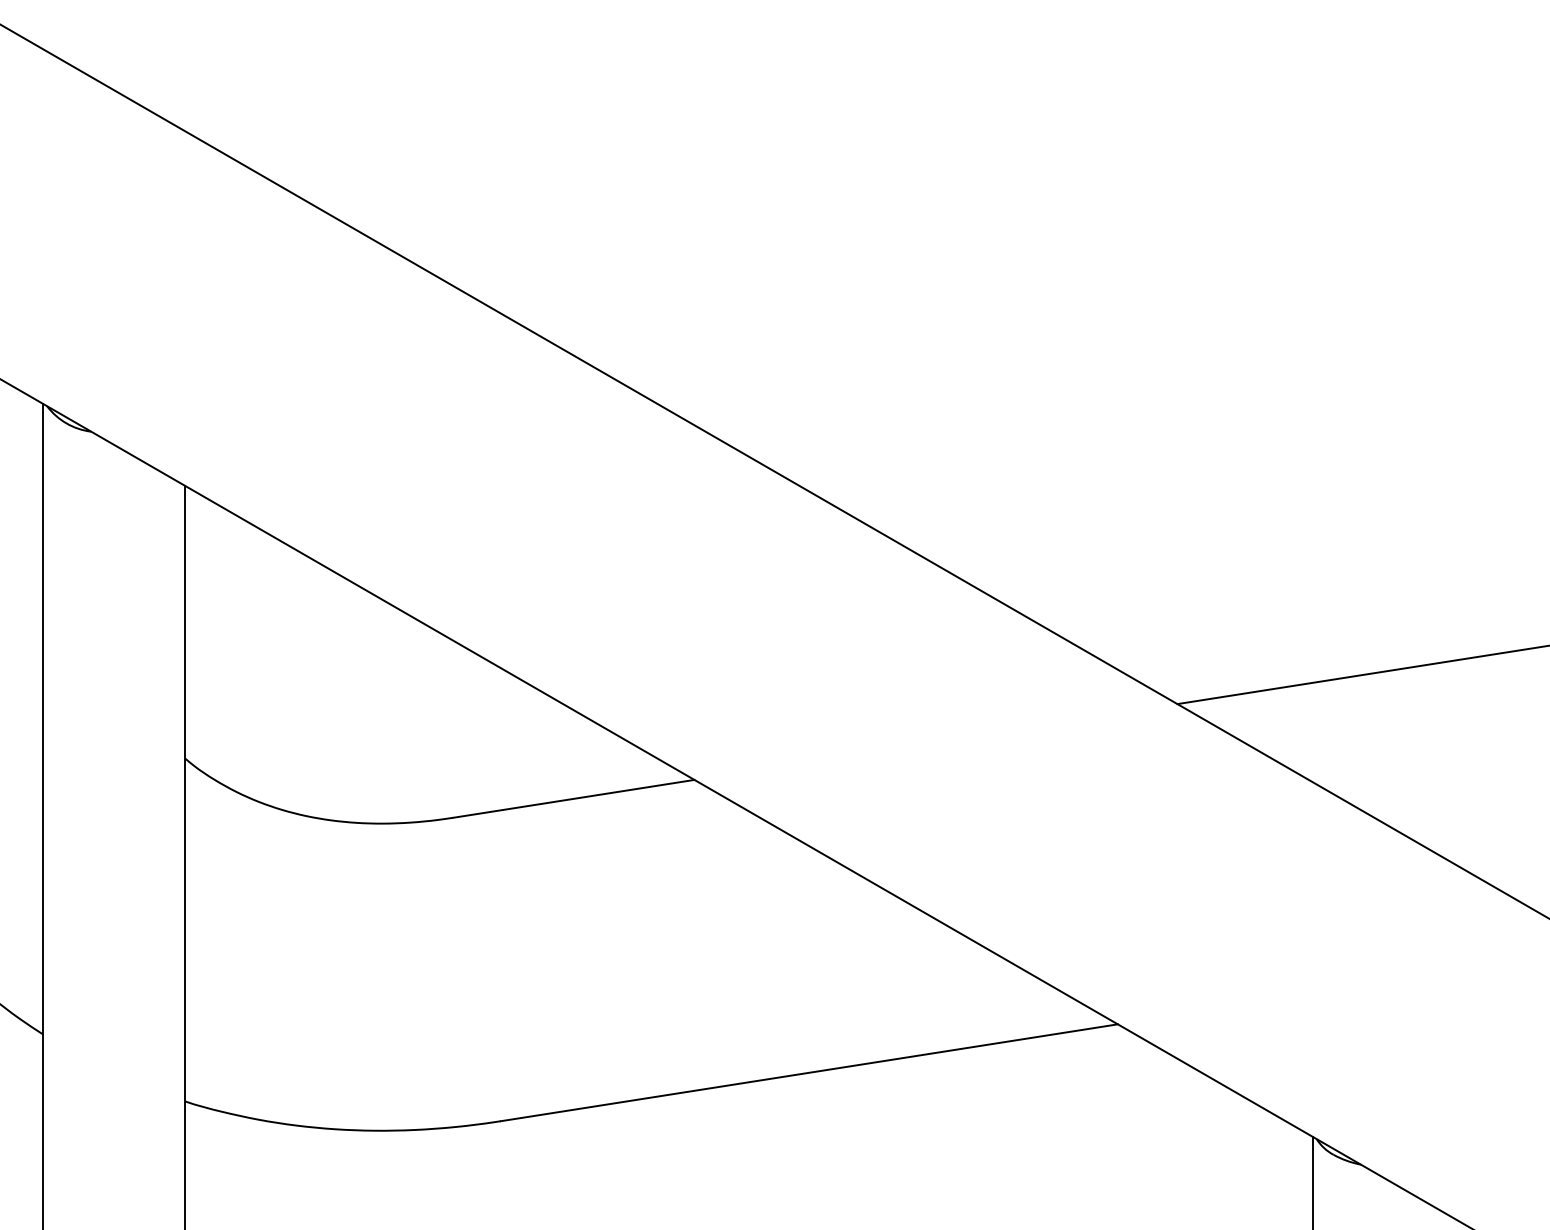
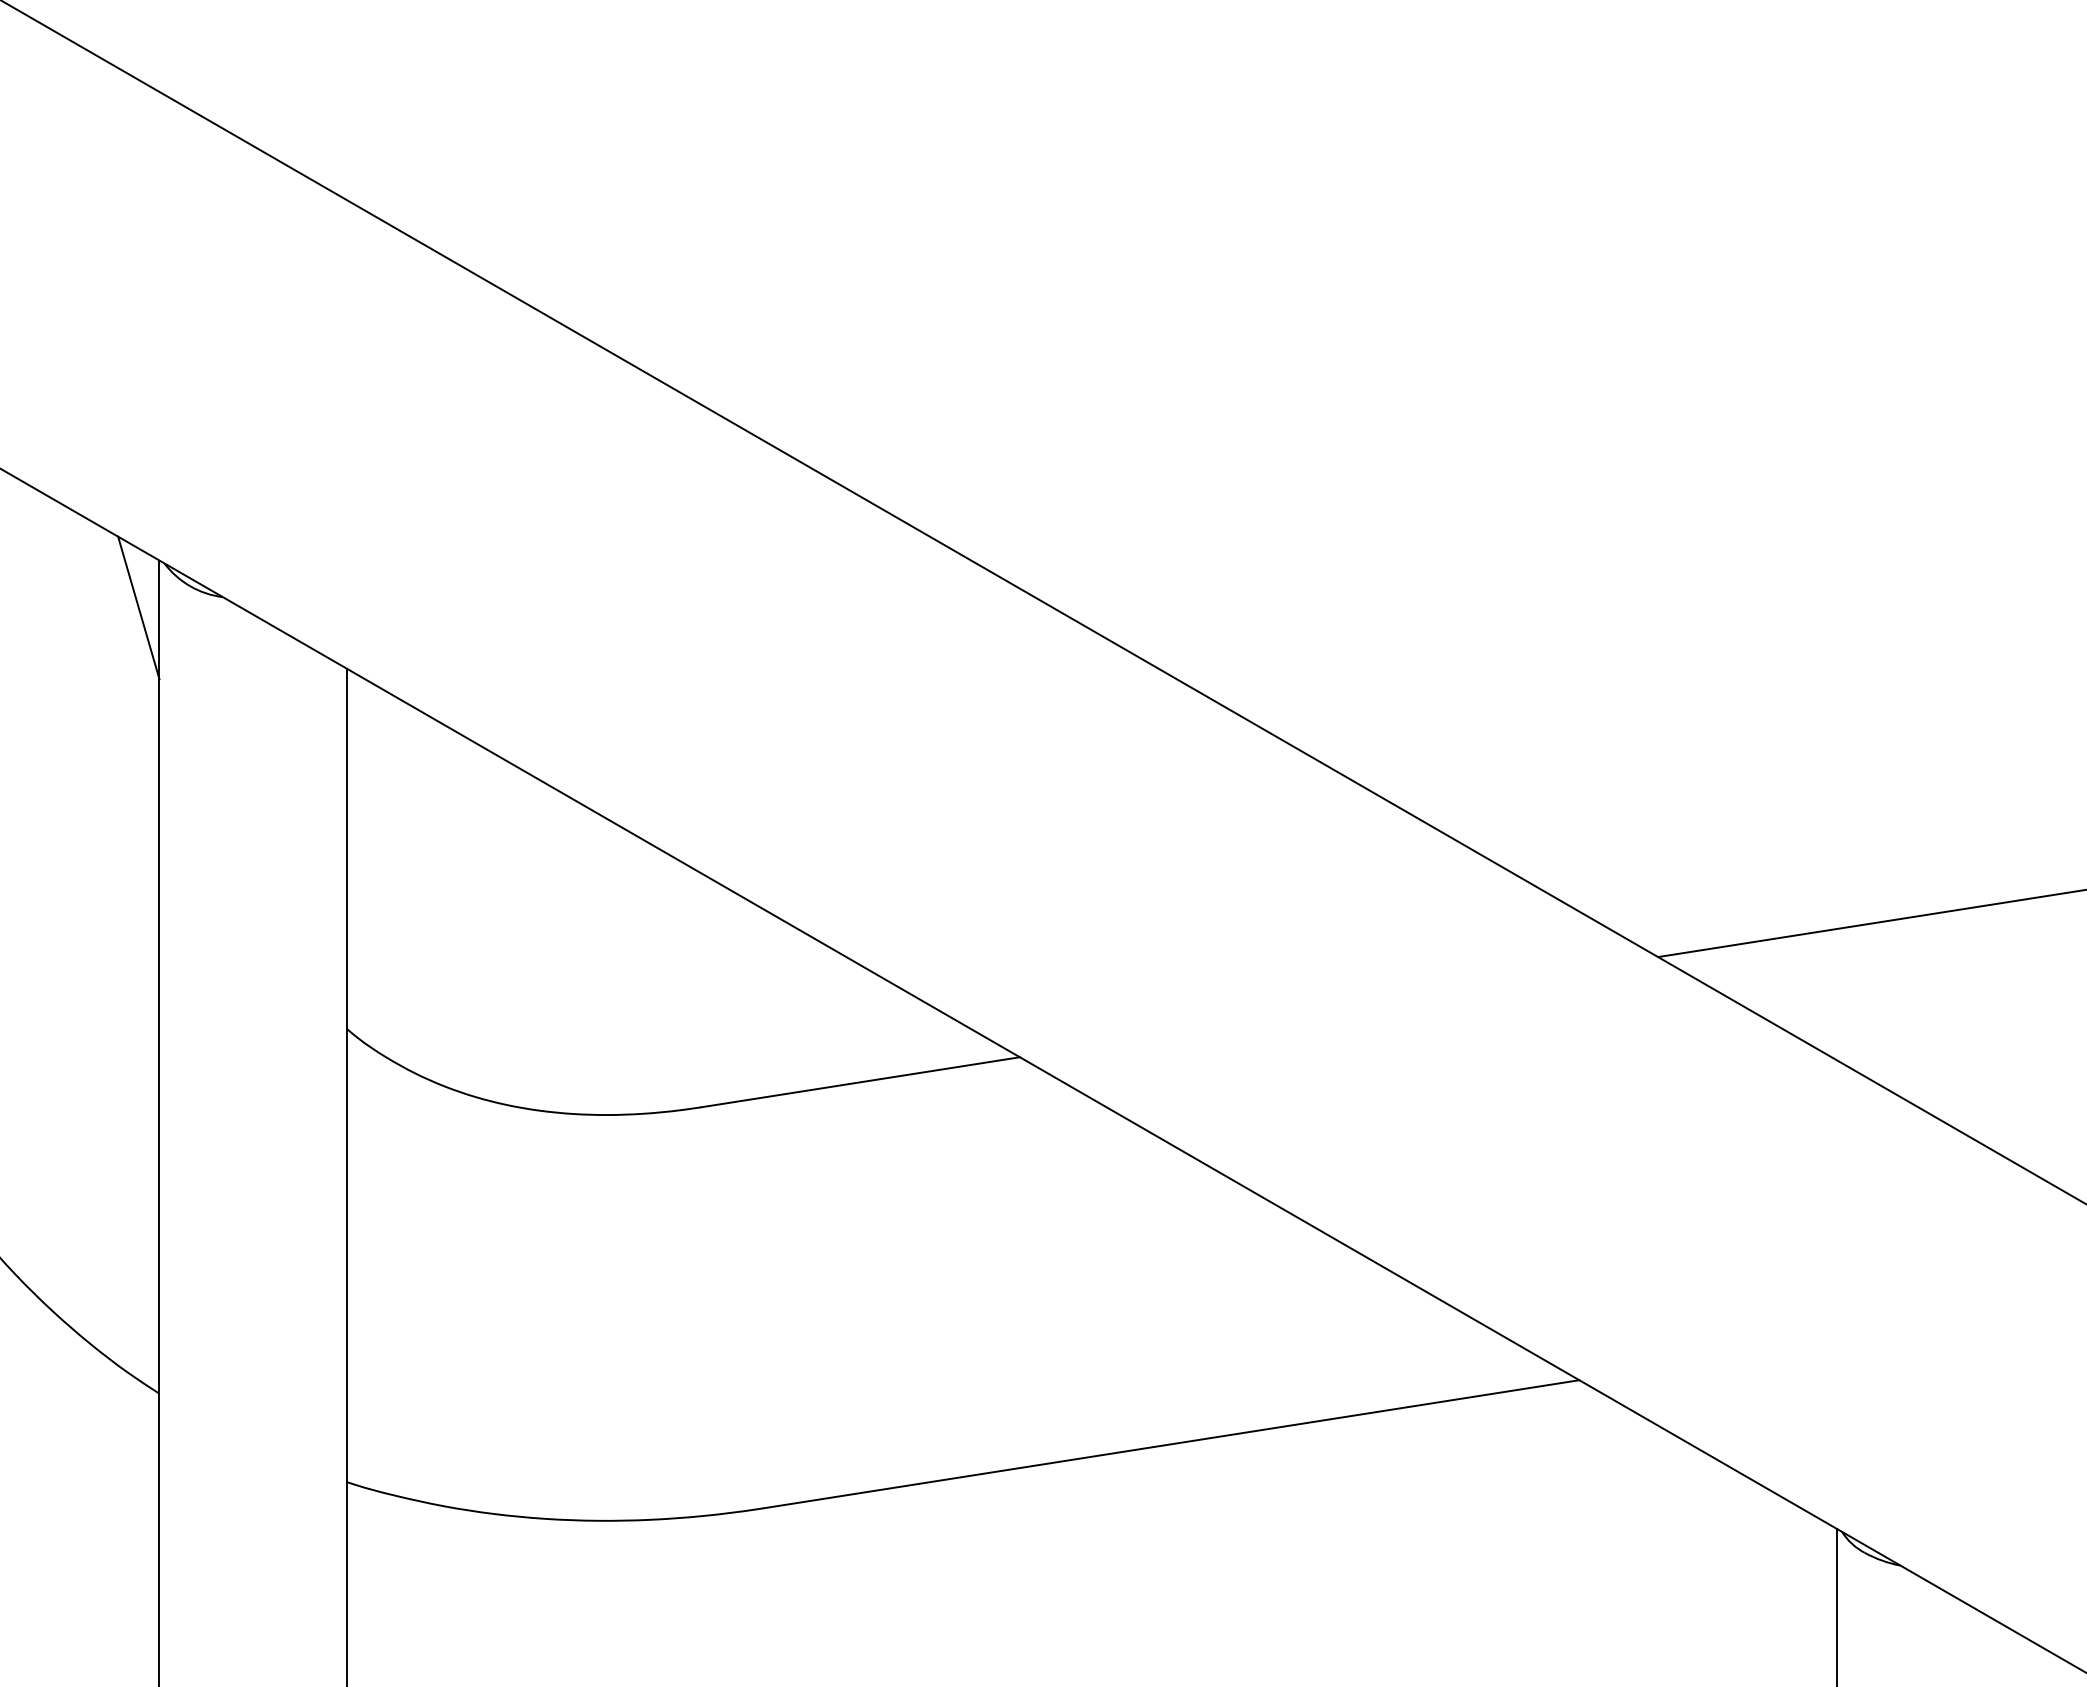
line: (27, 439) -> (138, 607), added

